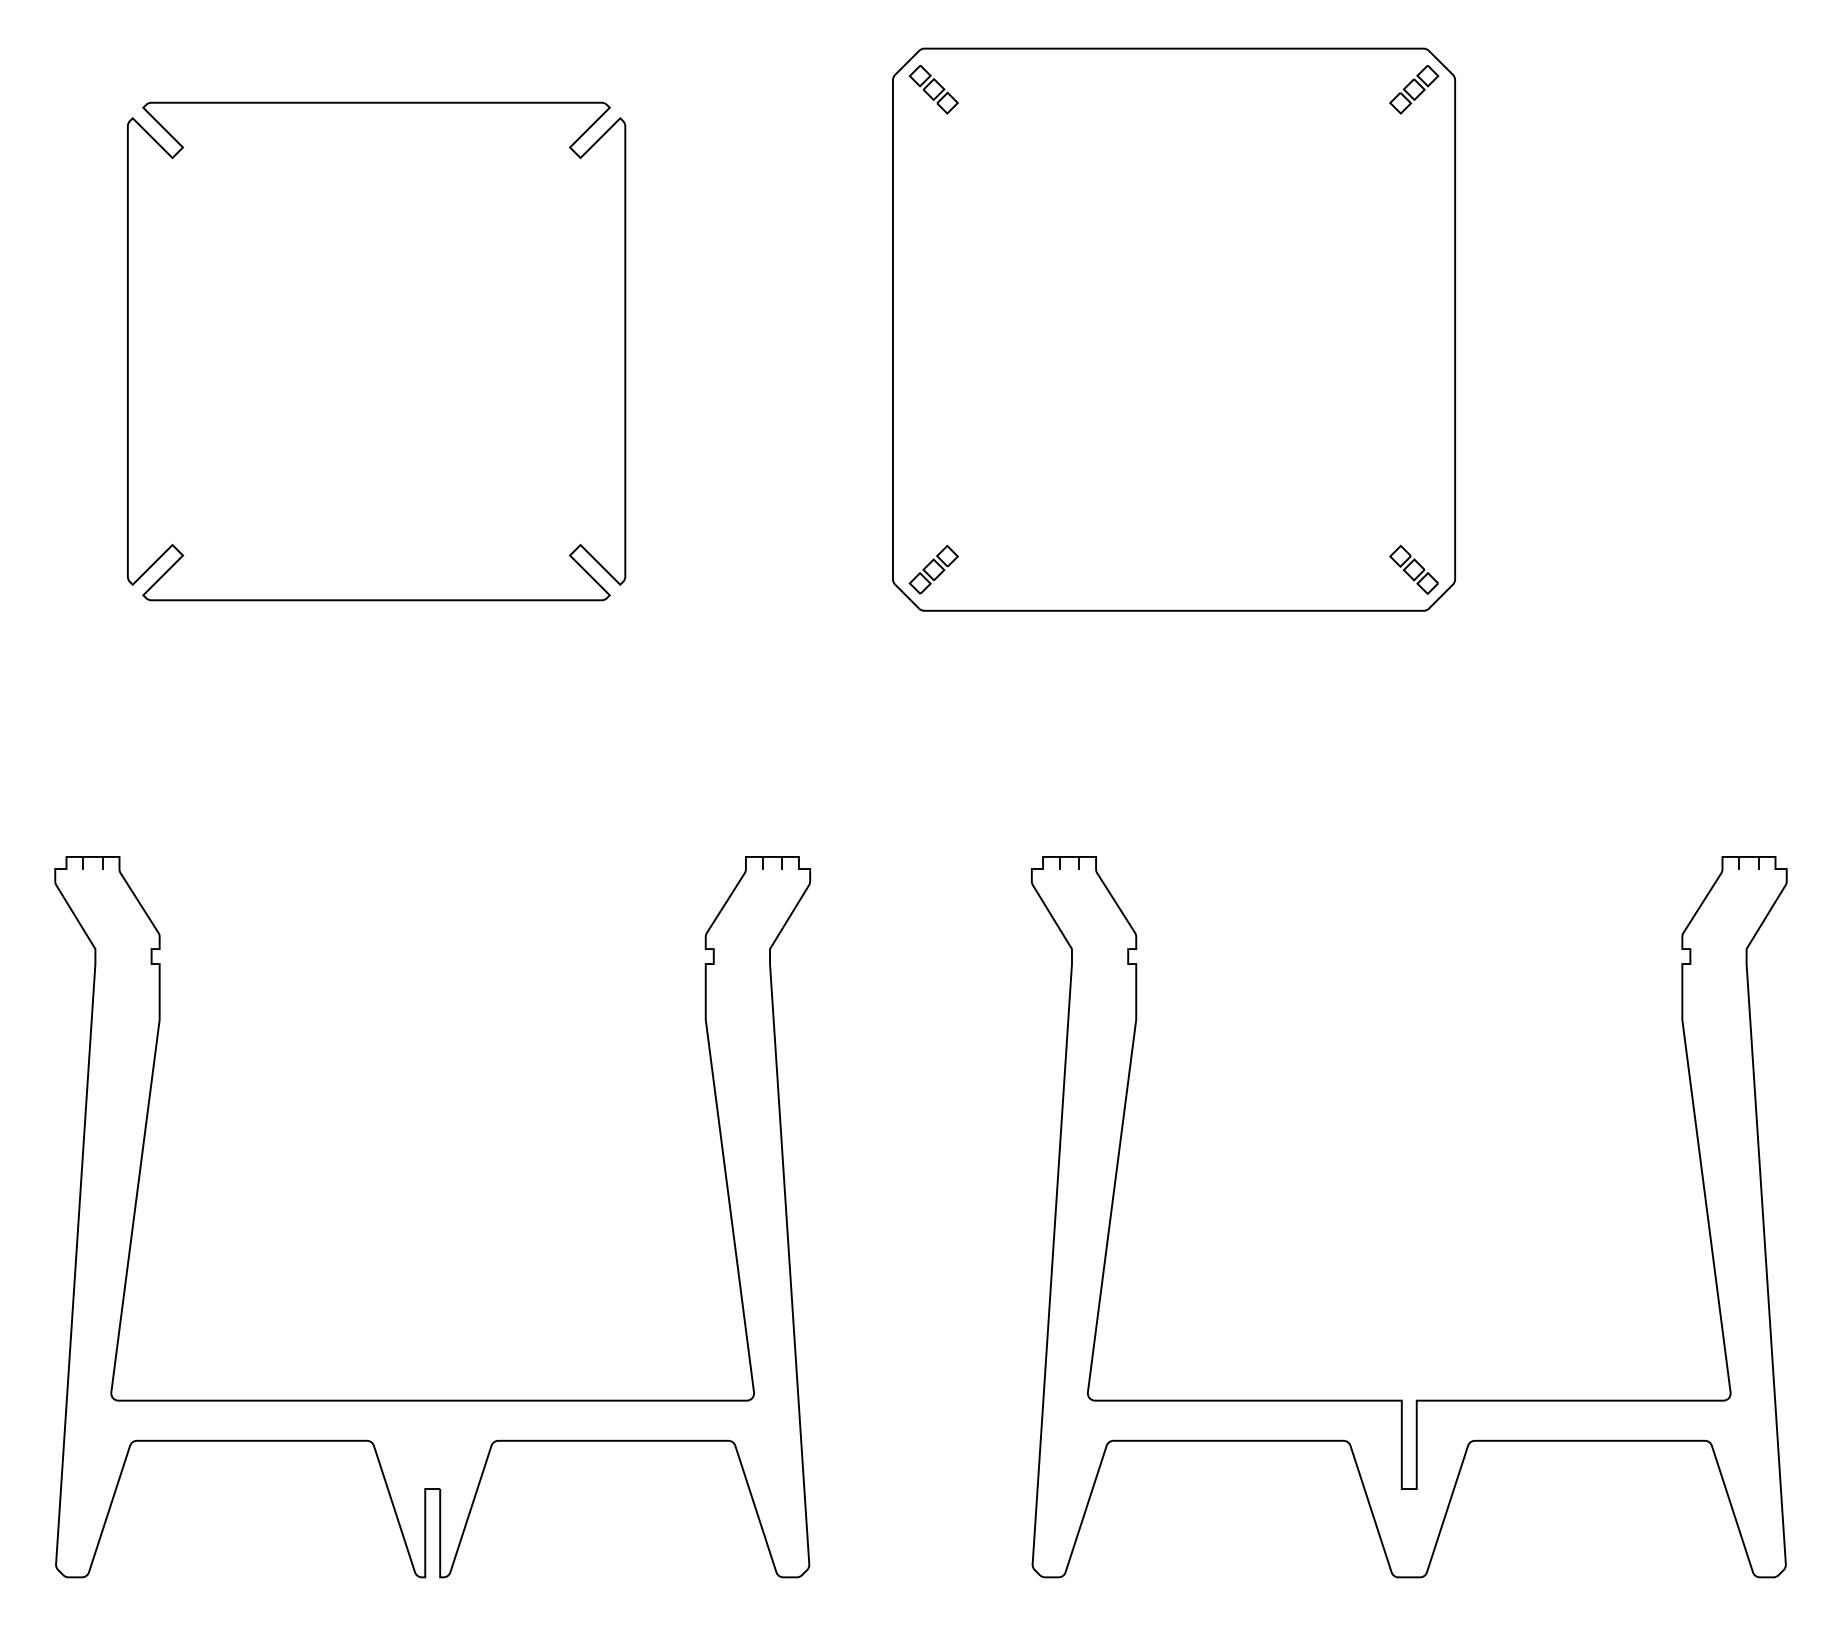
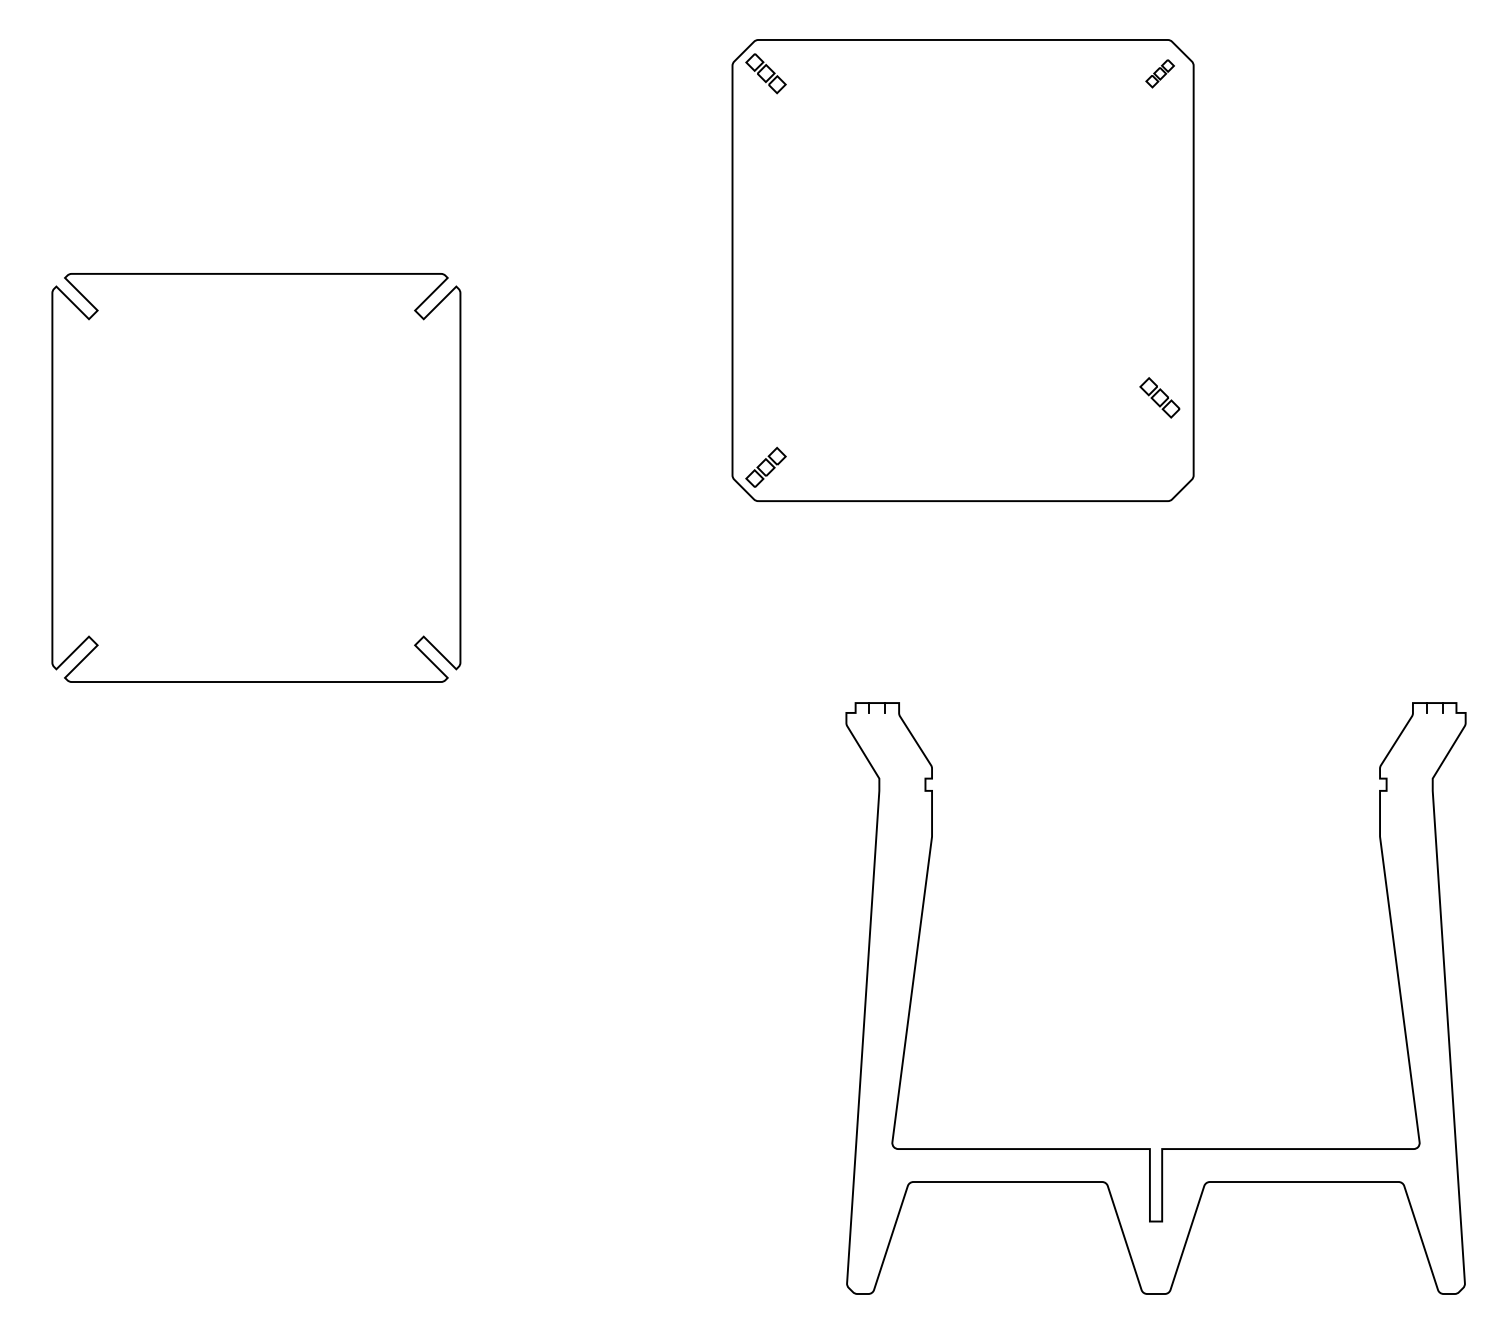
part: (1414, 89) -> (1160, 73), size x0.7
part: (376, 351) -> (256, 477), moved
part: (1413, 569) -> (1159, 397), moved
part: (432, 1399) -> (354, 1148), removed

